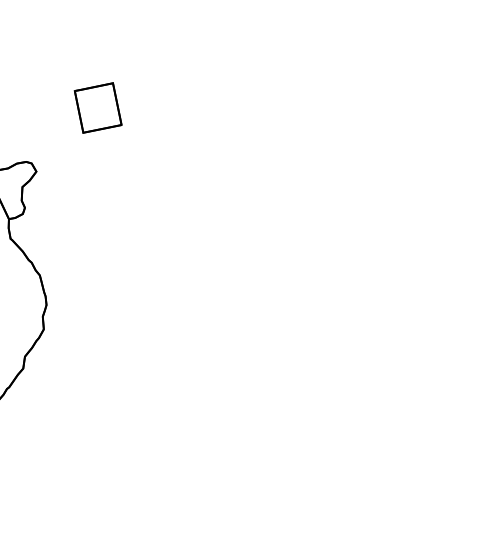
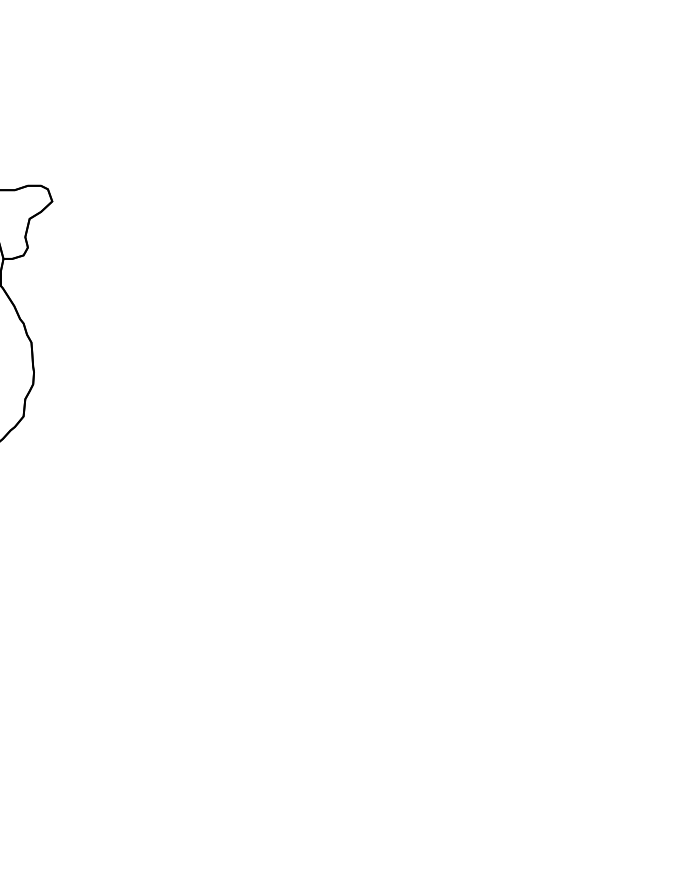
part: (98, 107) -> (151, 130), removed

